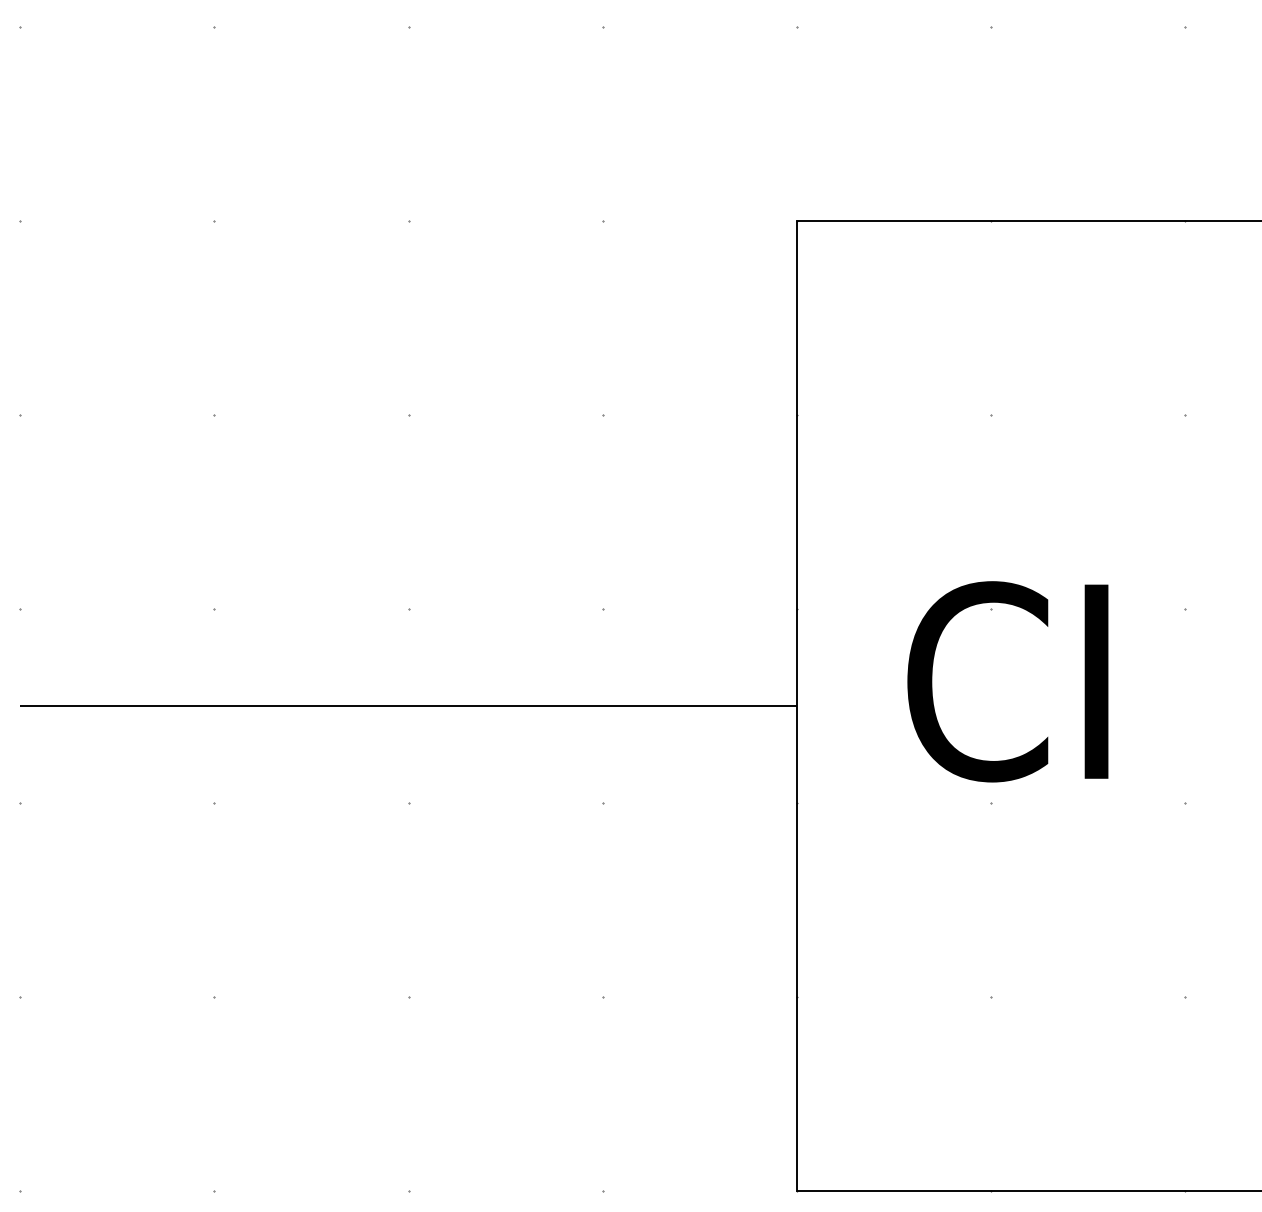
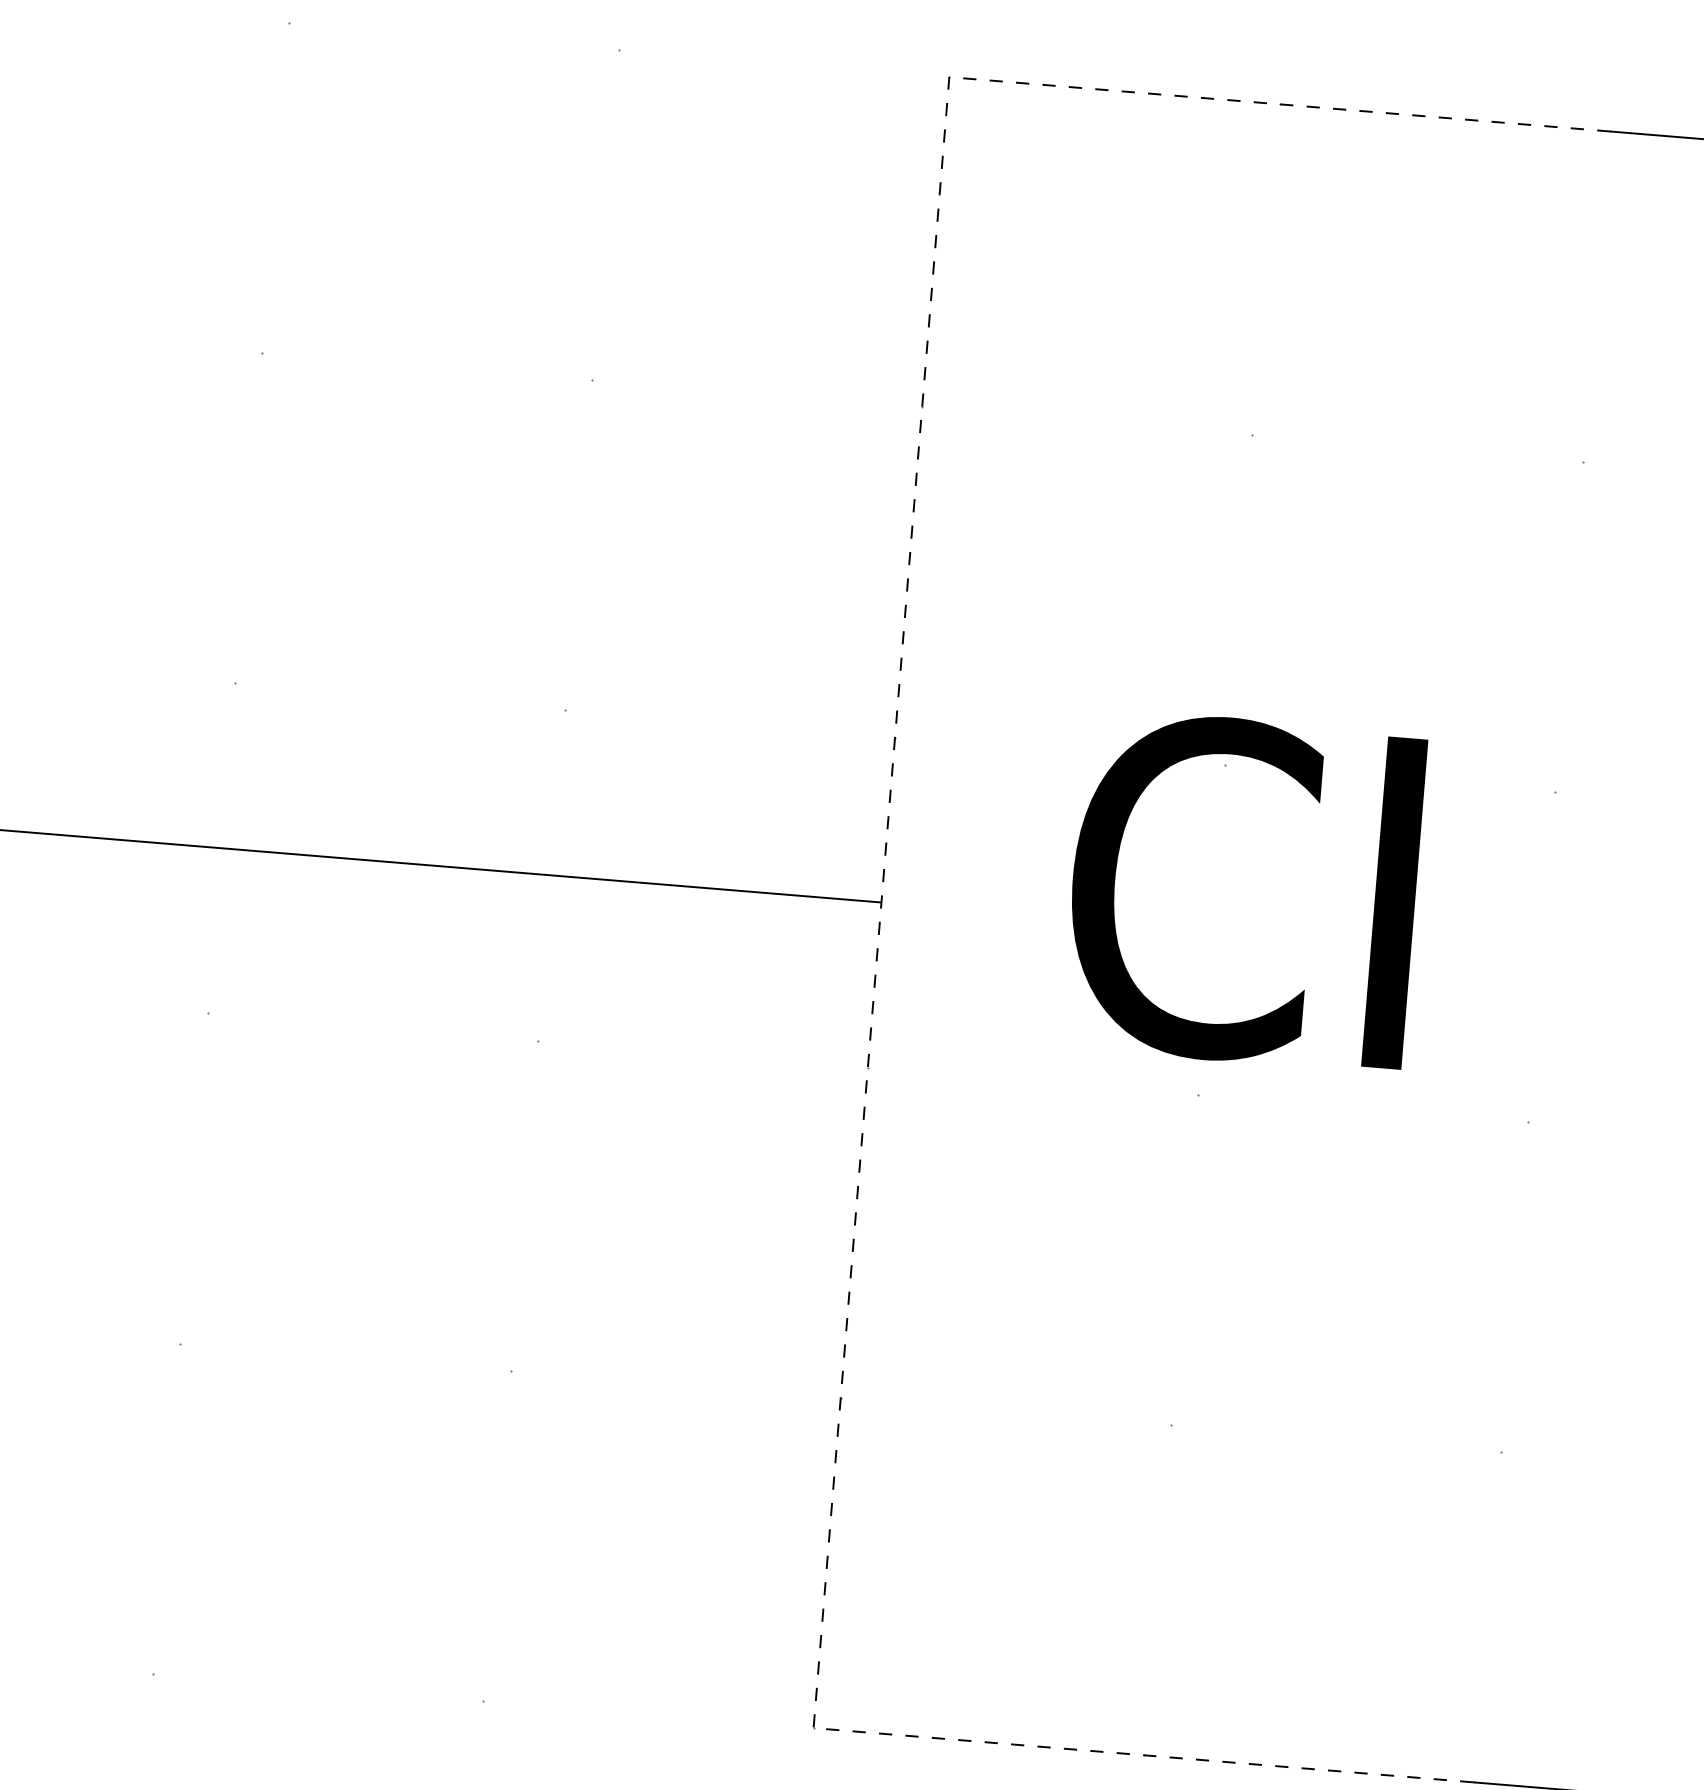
line: (796, 705) -> (880, 901), solid -> dashed

